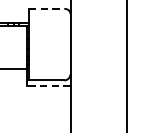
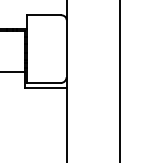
line: (46, 9) -> (43, 15), dashed -> solid
line: (48, 86) -> (45, 88), dashed -> solid

